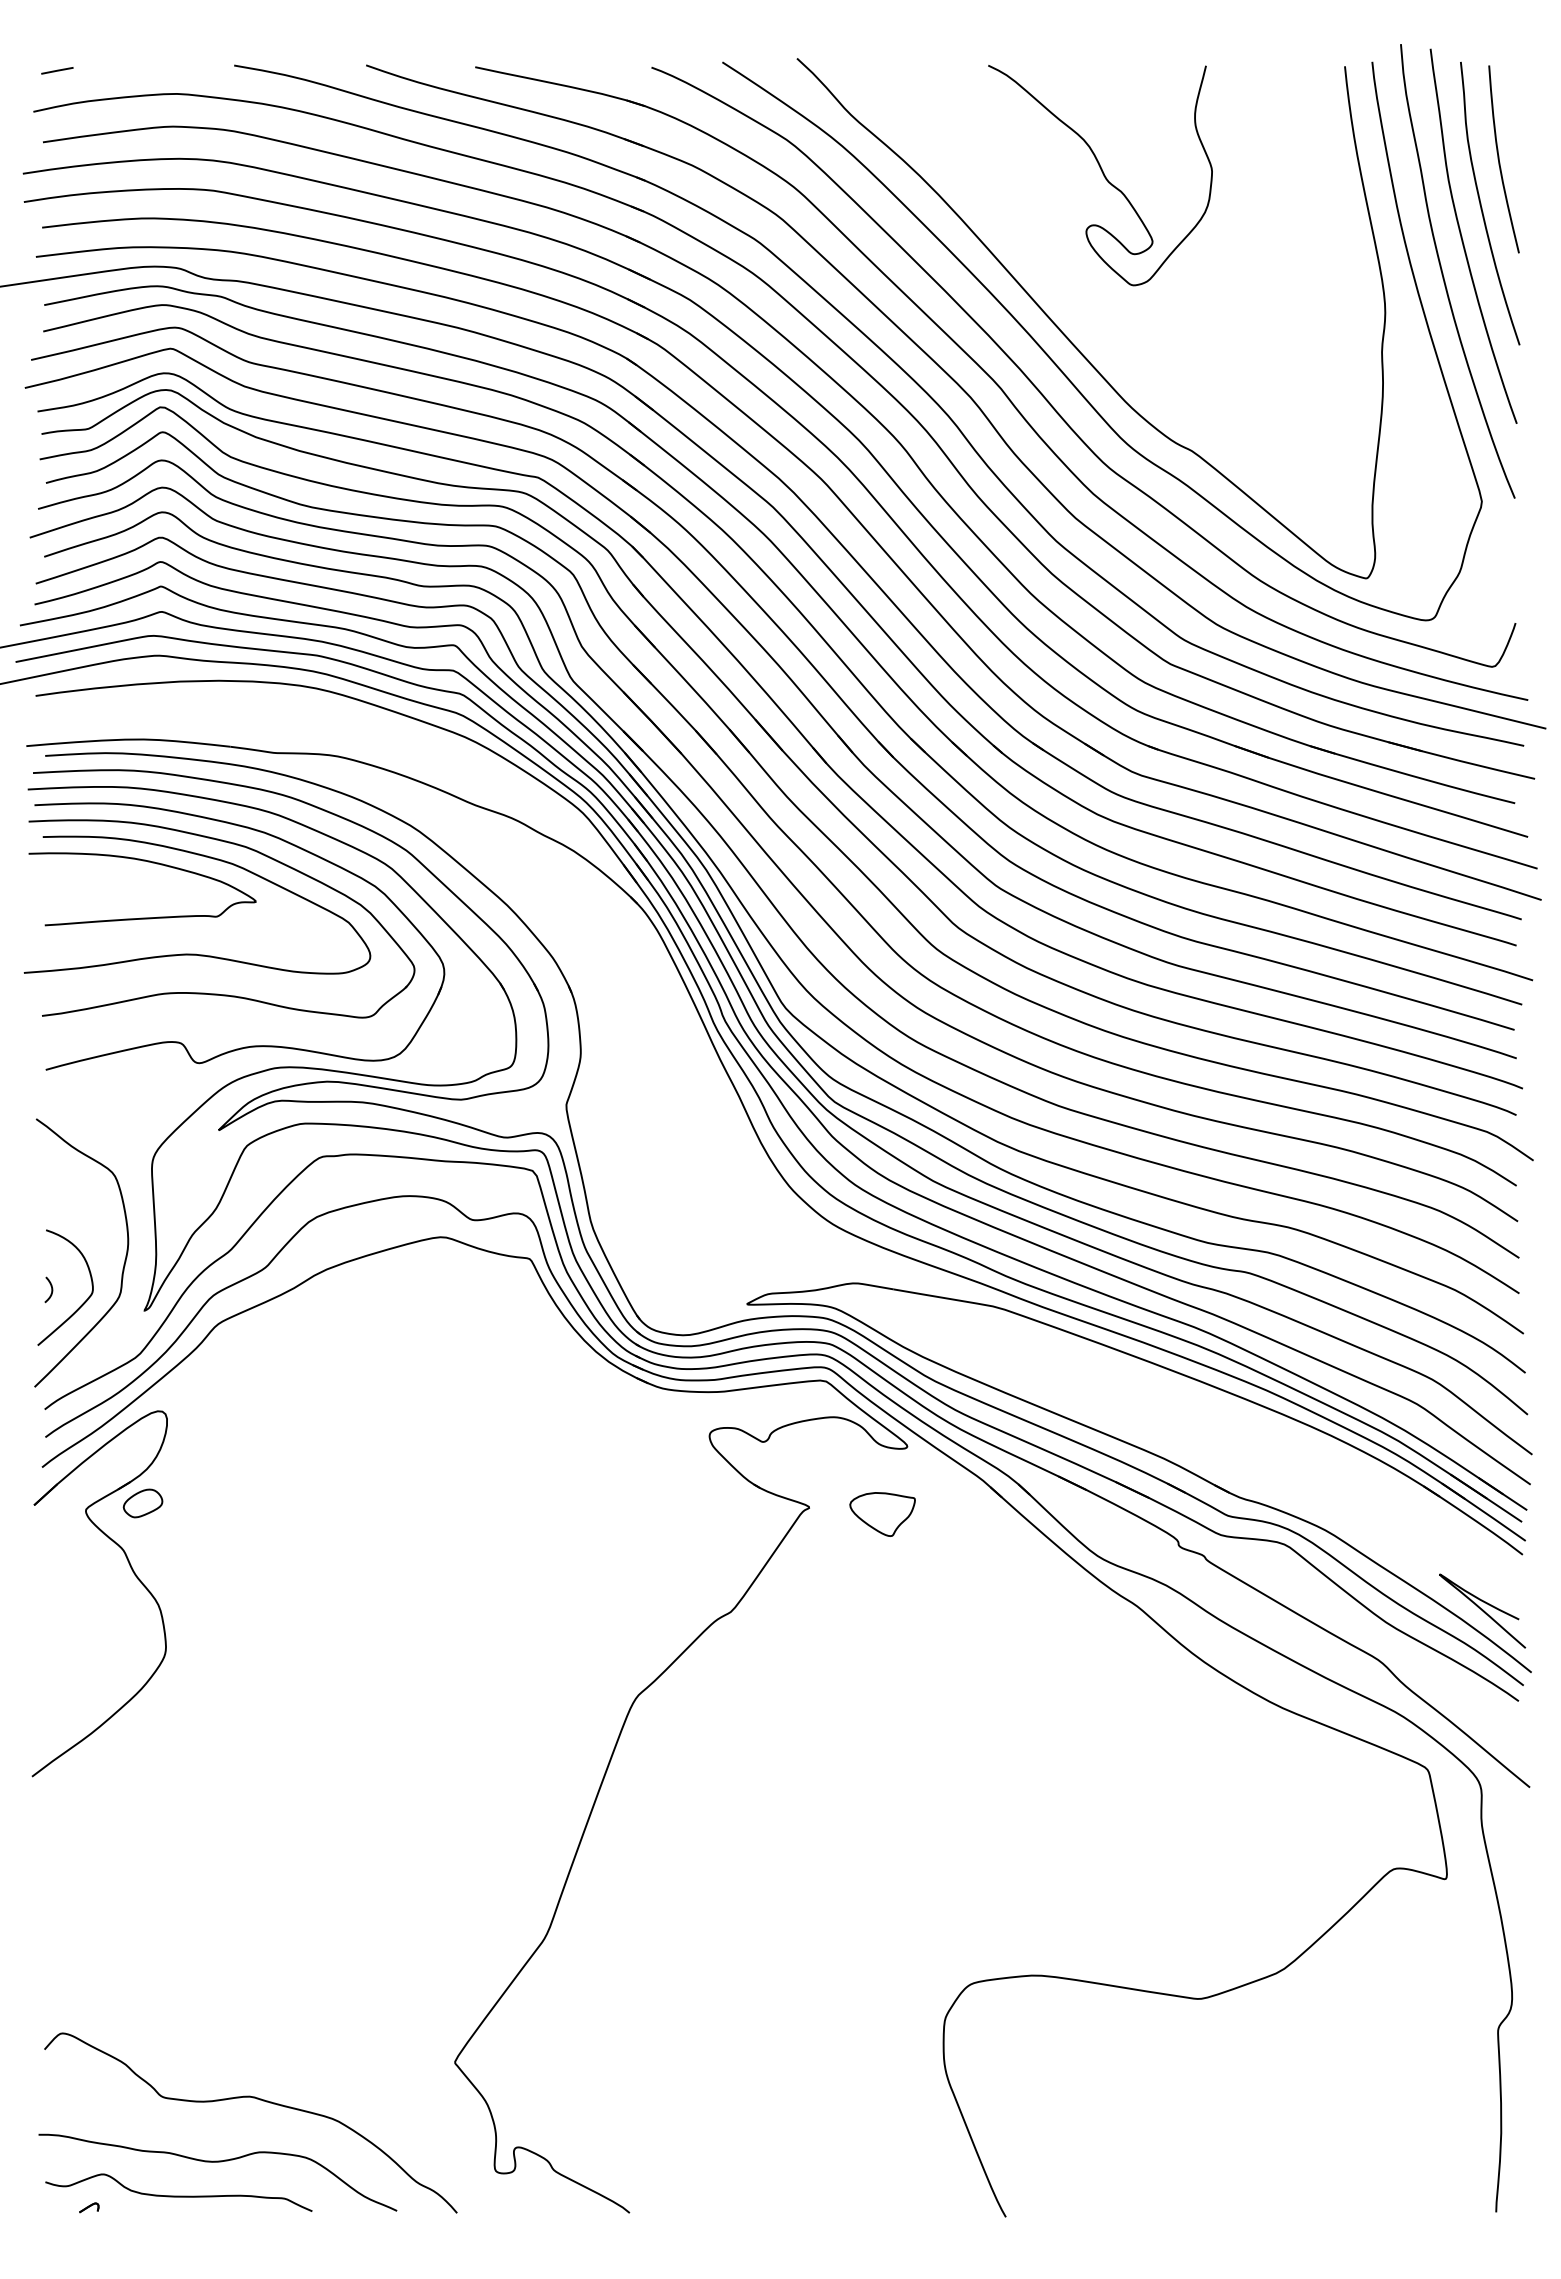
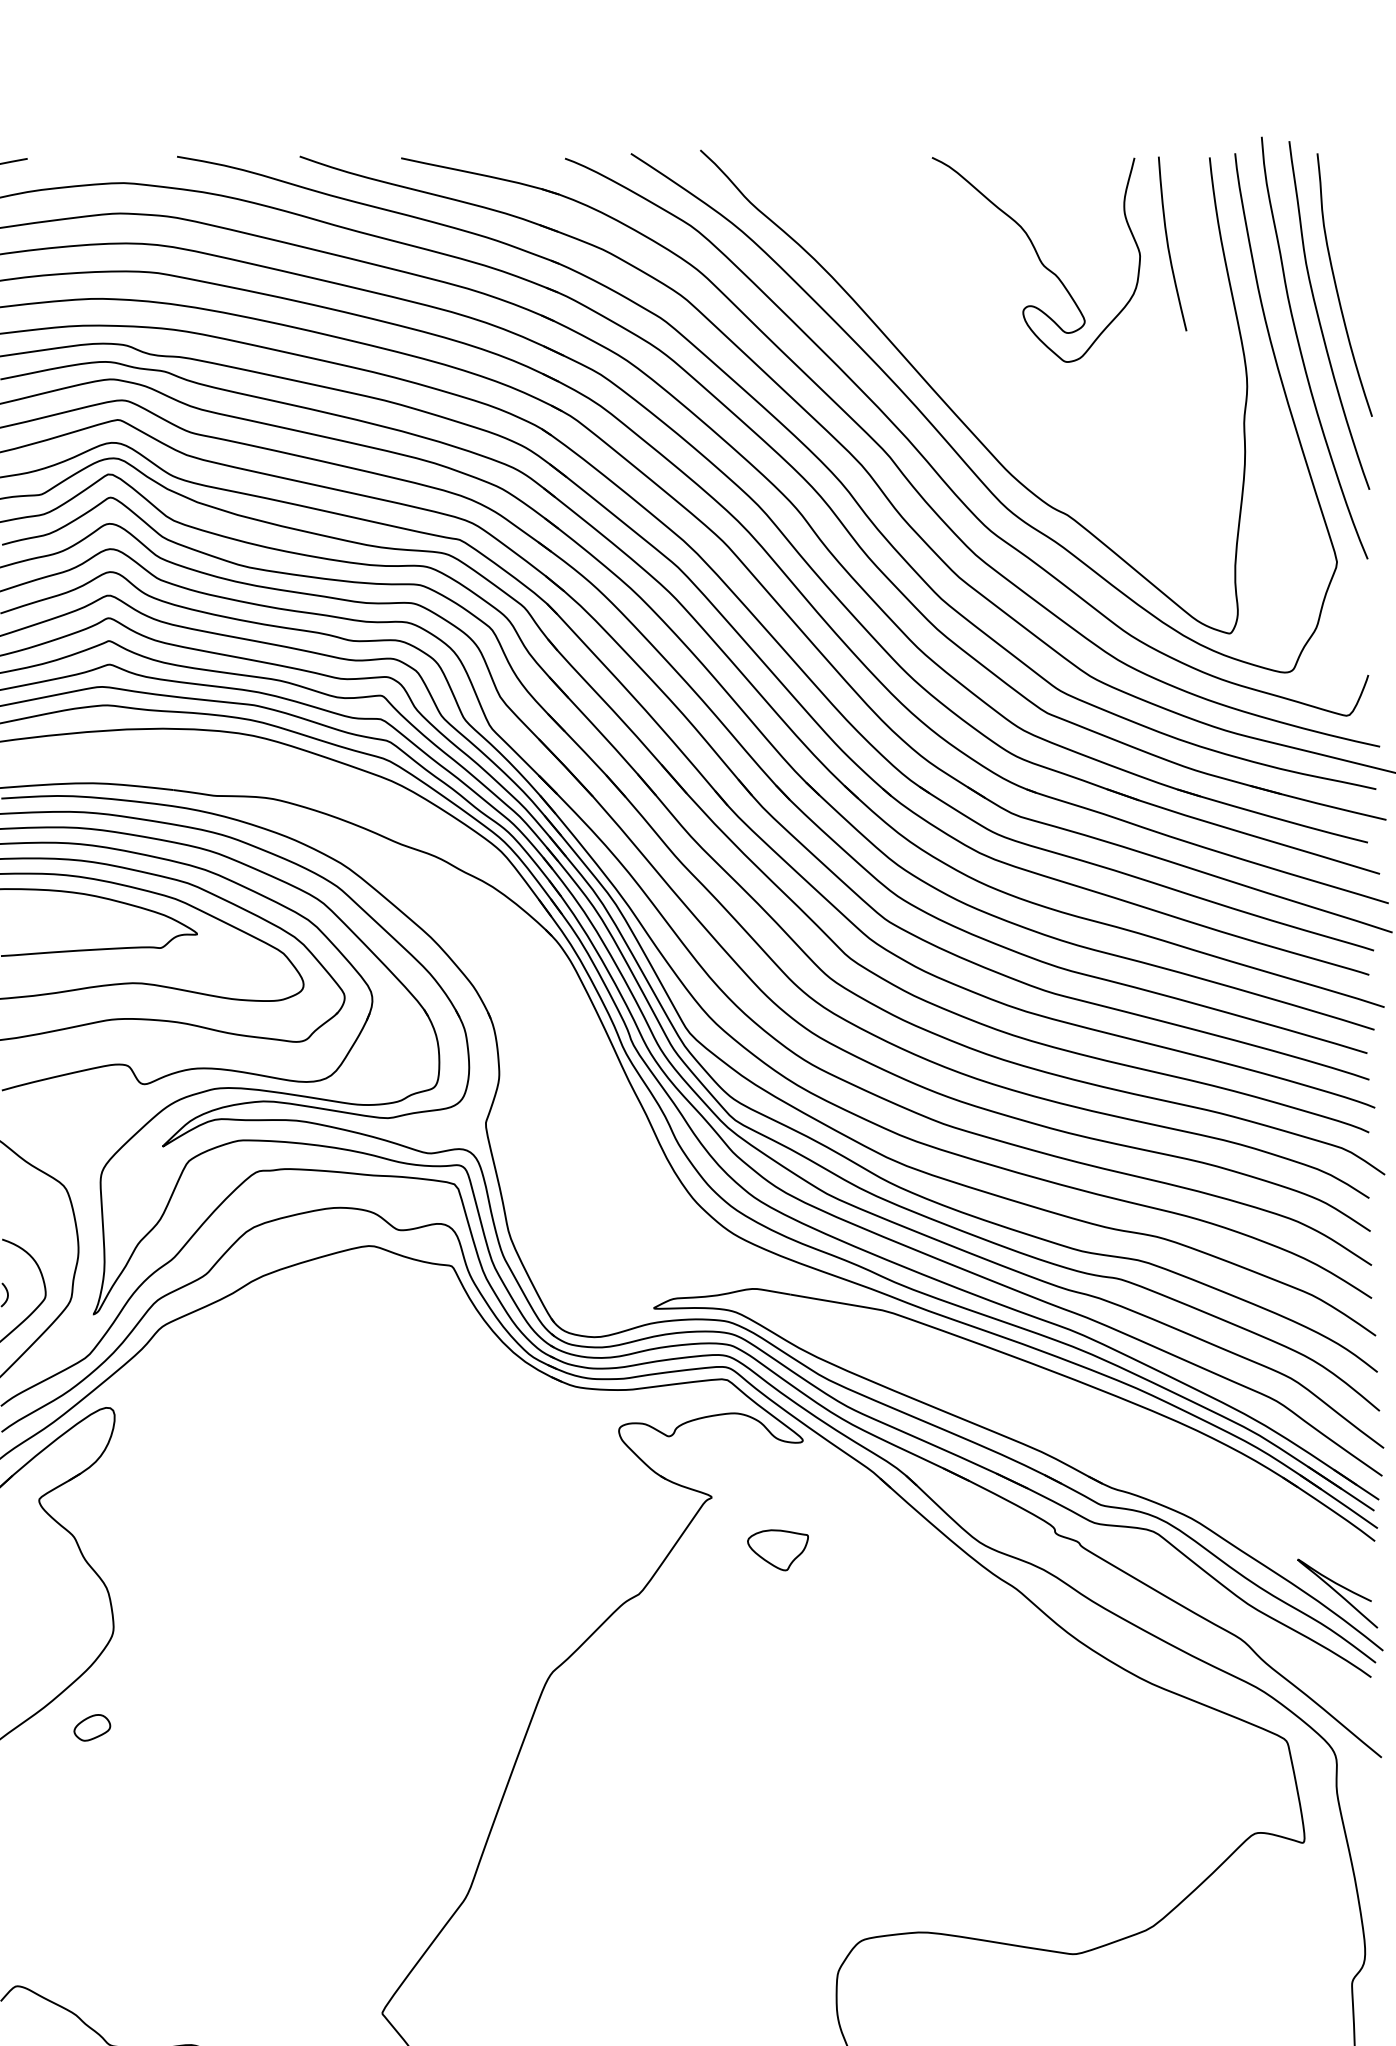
curve: (1499, 159) -> (1168, 244), moved
curve: (1102, 174) -> (1038, 258), moved
part: (142, 1503) -> (91, 1727), moved
part: (882, 1514) -> (777, 1550), moved

